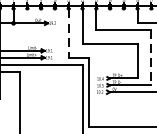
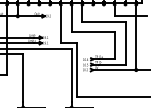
line: (68, 33) -> (60, 24), dashed -> solid
line: (151, 58) -> (125, 43), dashed -> solid

